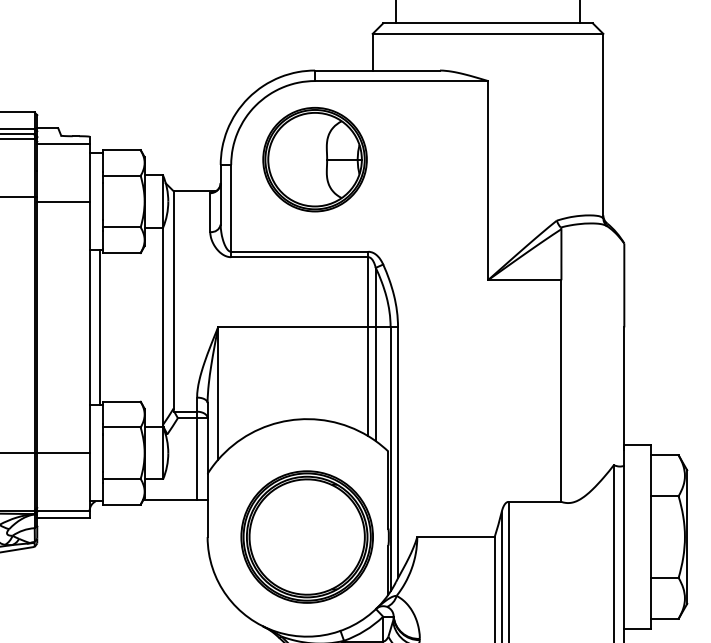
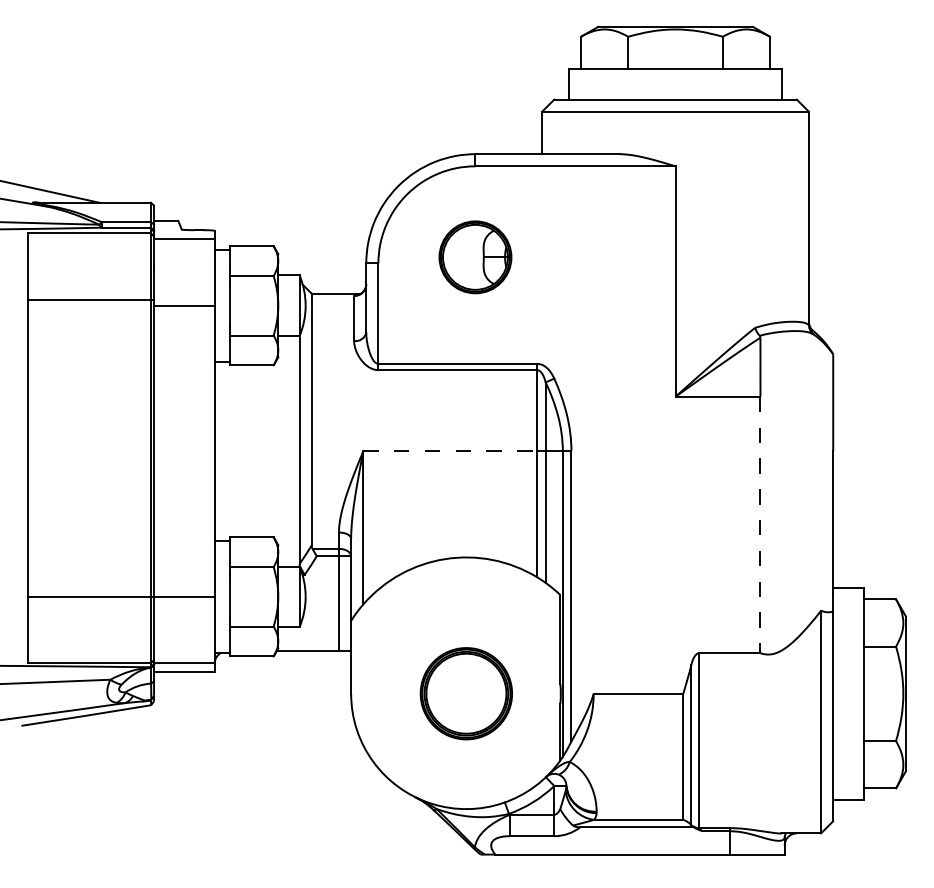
part: (315, 159) -> (475, 257), size x0.6
line: (99, 327) -> (226, 451), removed
line: (293, 327) -> (450, 451), solid -> dashed
line: (561, 391) -> (760, 525), solid -> dashed
part: (307, 536) -> (466, 693), size x0.6

